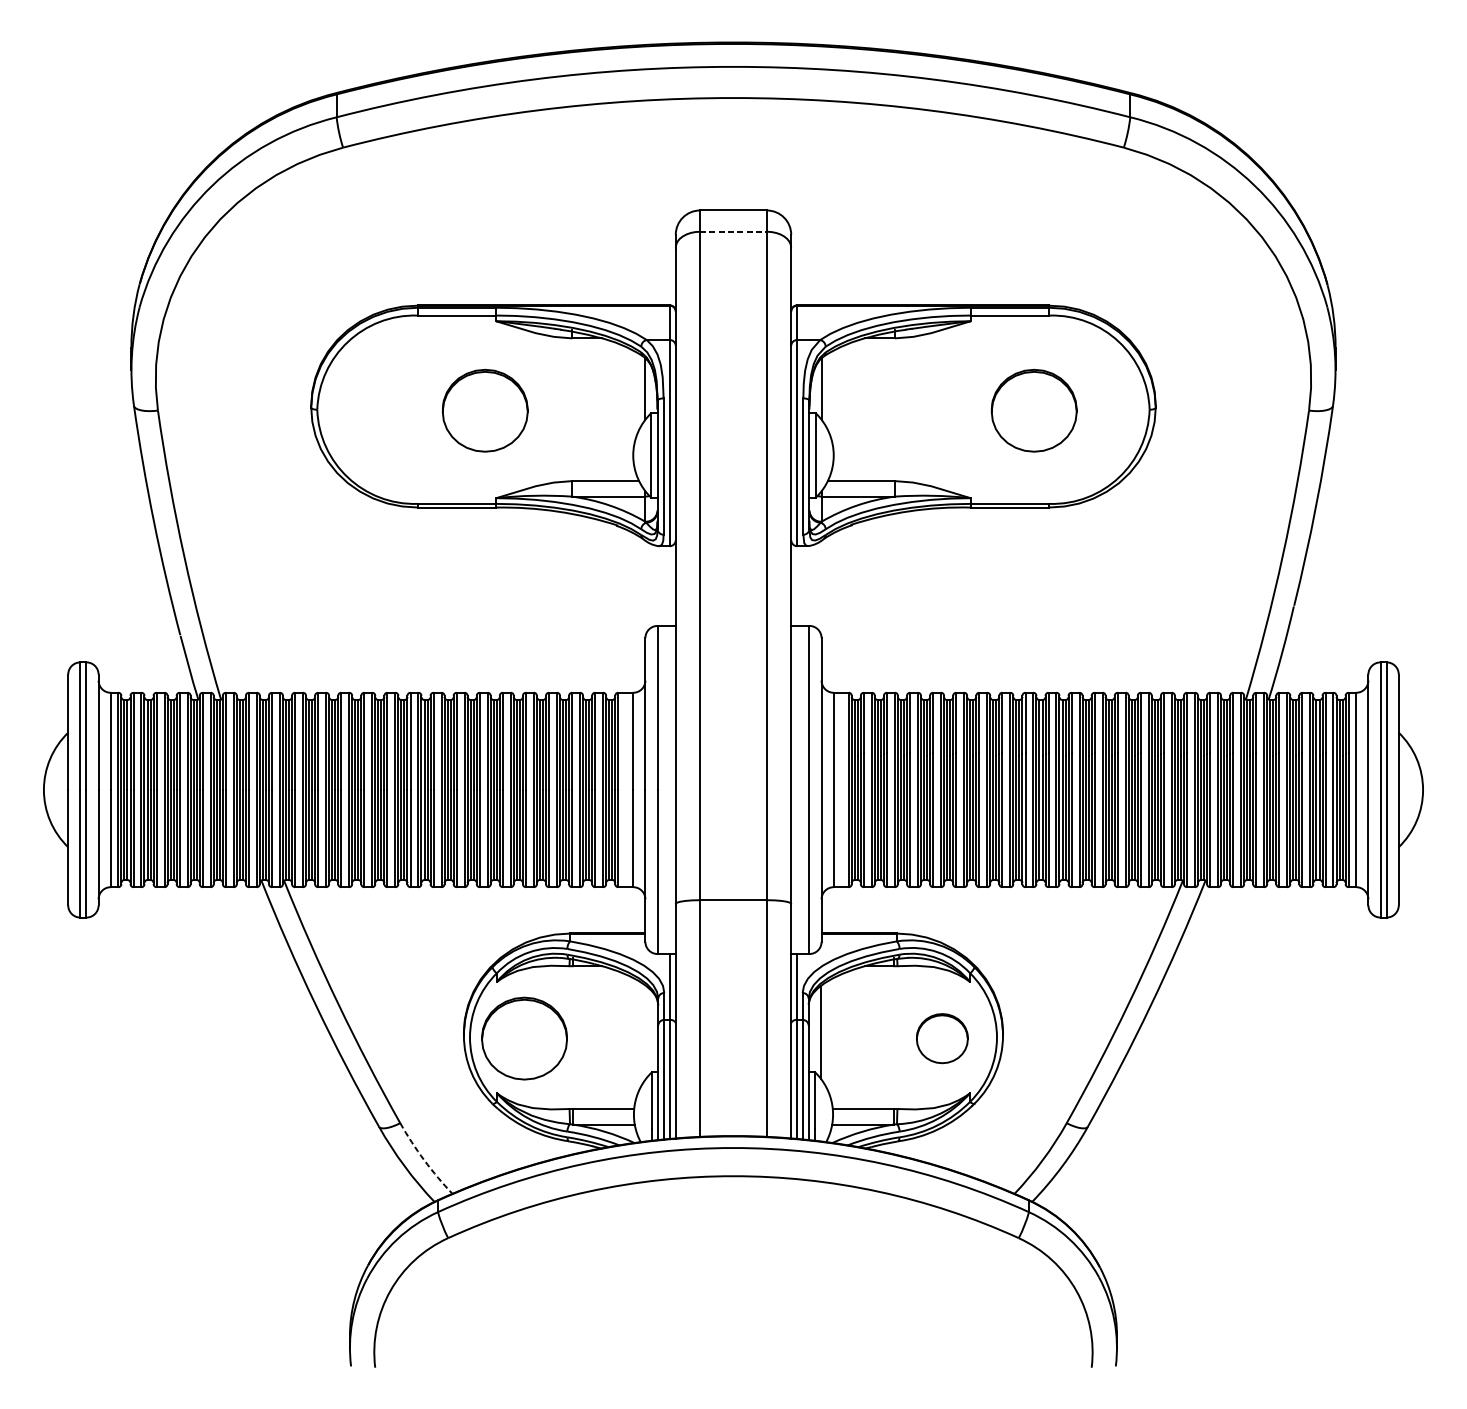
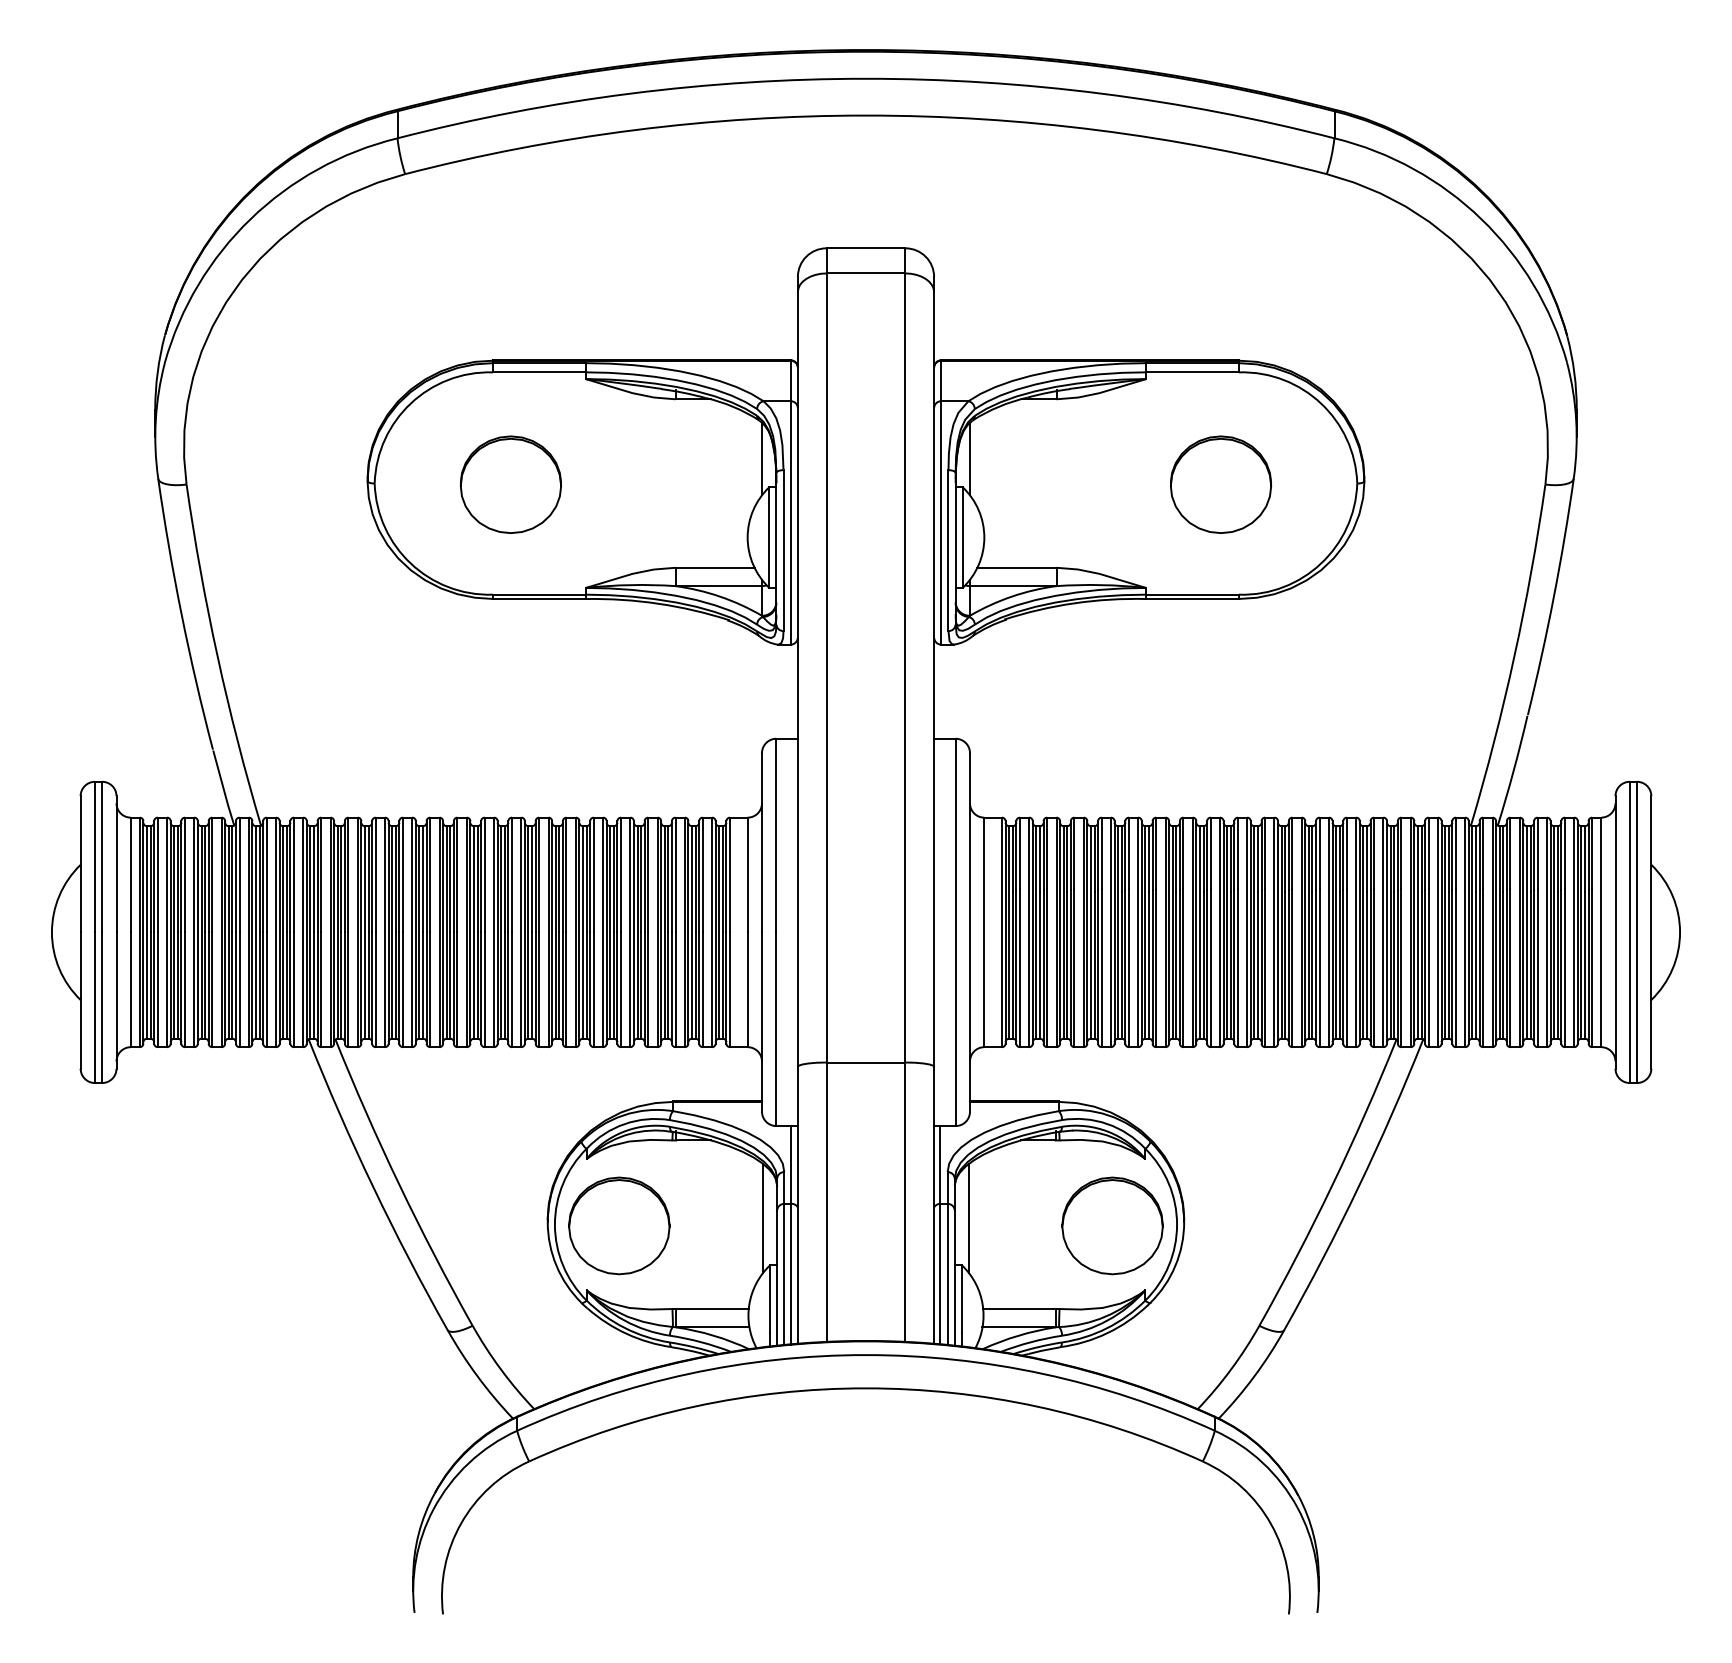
line: (733, 231) -> (866, 273), dashed -> solid
part: (484, 410) -> (510, 484), moved
line: (645, 1032) -> (762, 1218), added
part: (942, 1038) -> (1112, 1225), size x1.67
arc: (424, 1160) -> (501, 1369), dashed -> solid

